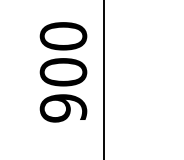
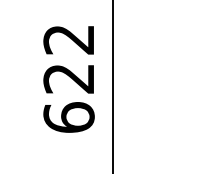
text: (63, 72) -> (69, 78), 900 -> 622

